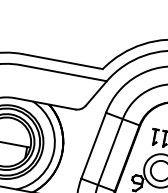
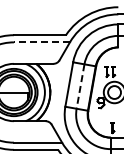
line: (63, 73) -> (41, 42), solid -> dashed
line: (110, 151) -> (80, 86), solid -> dashed

